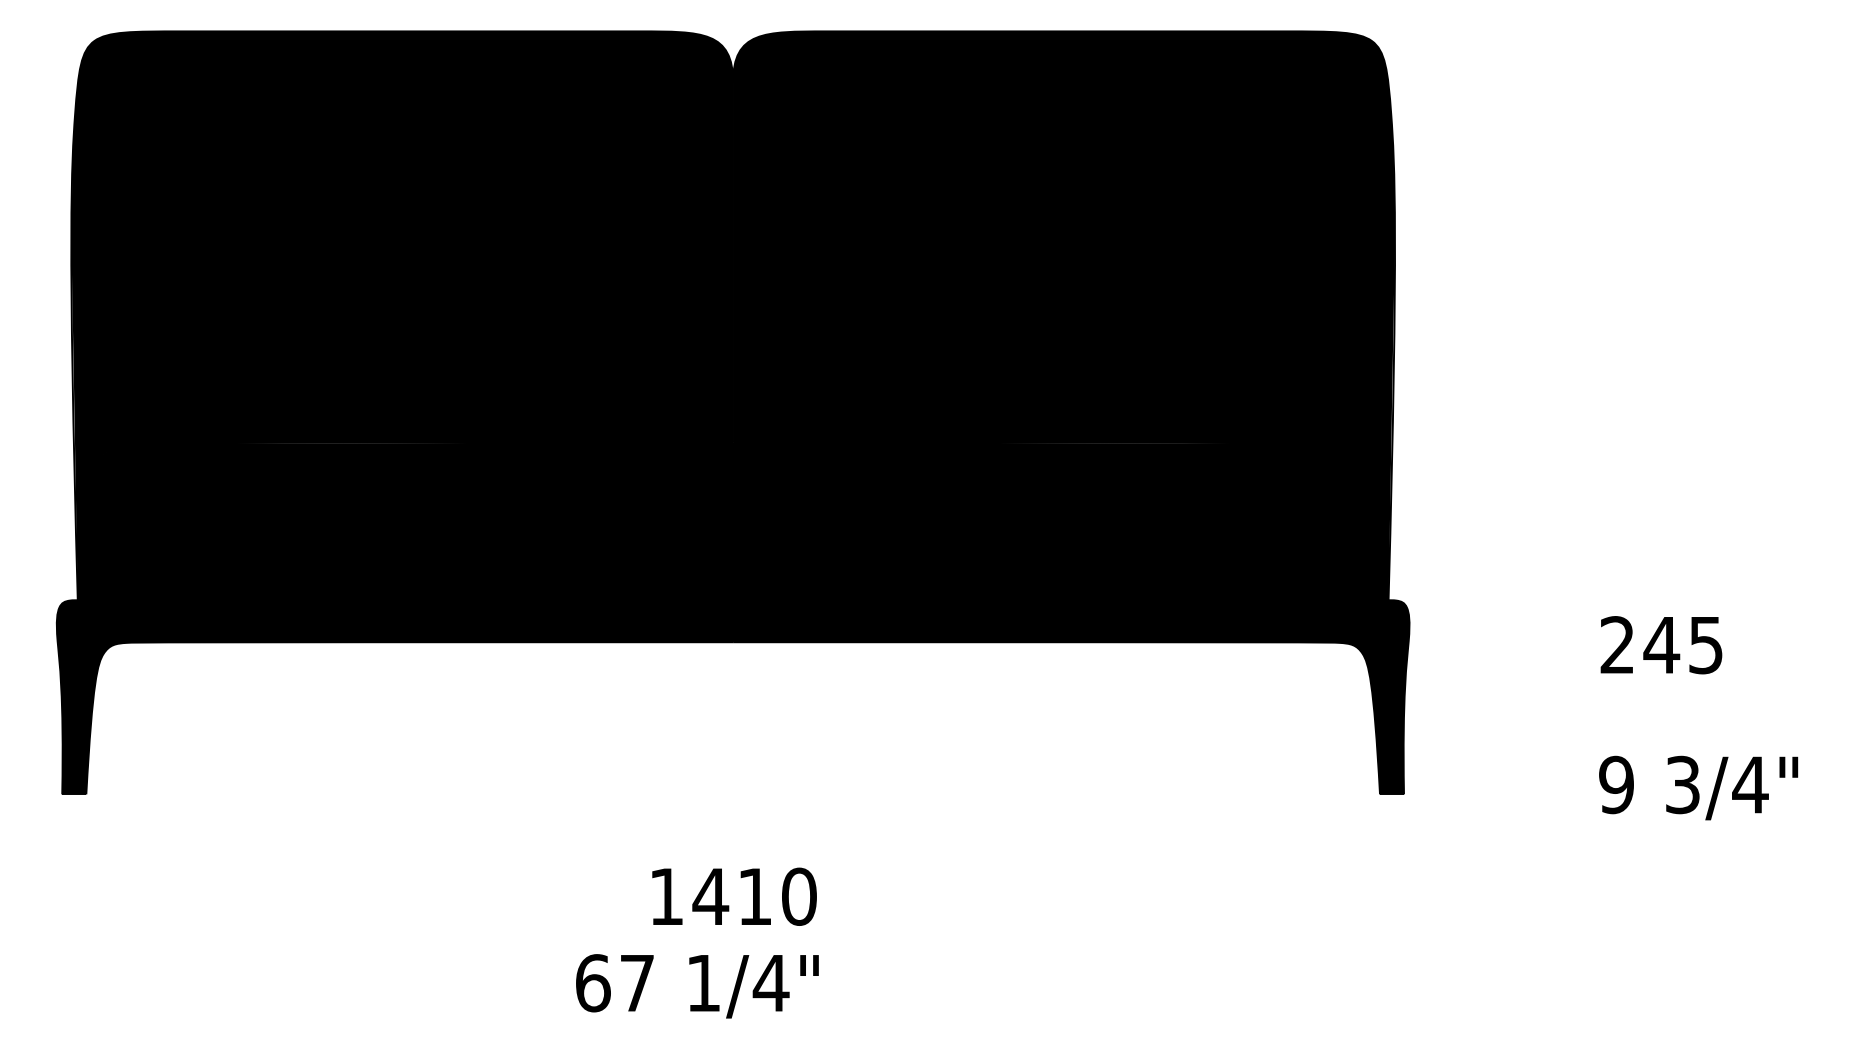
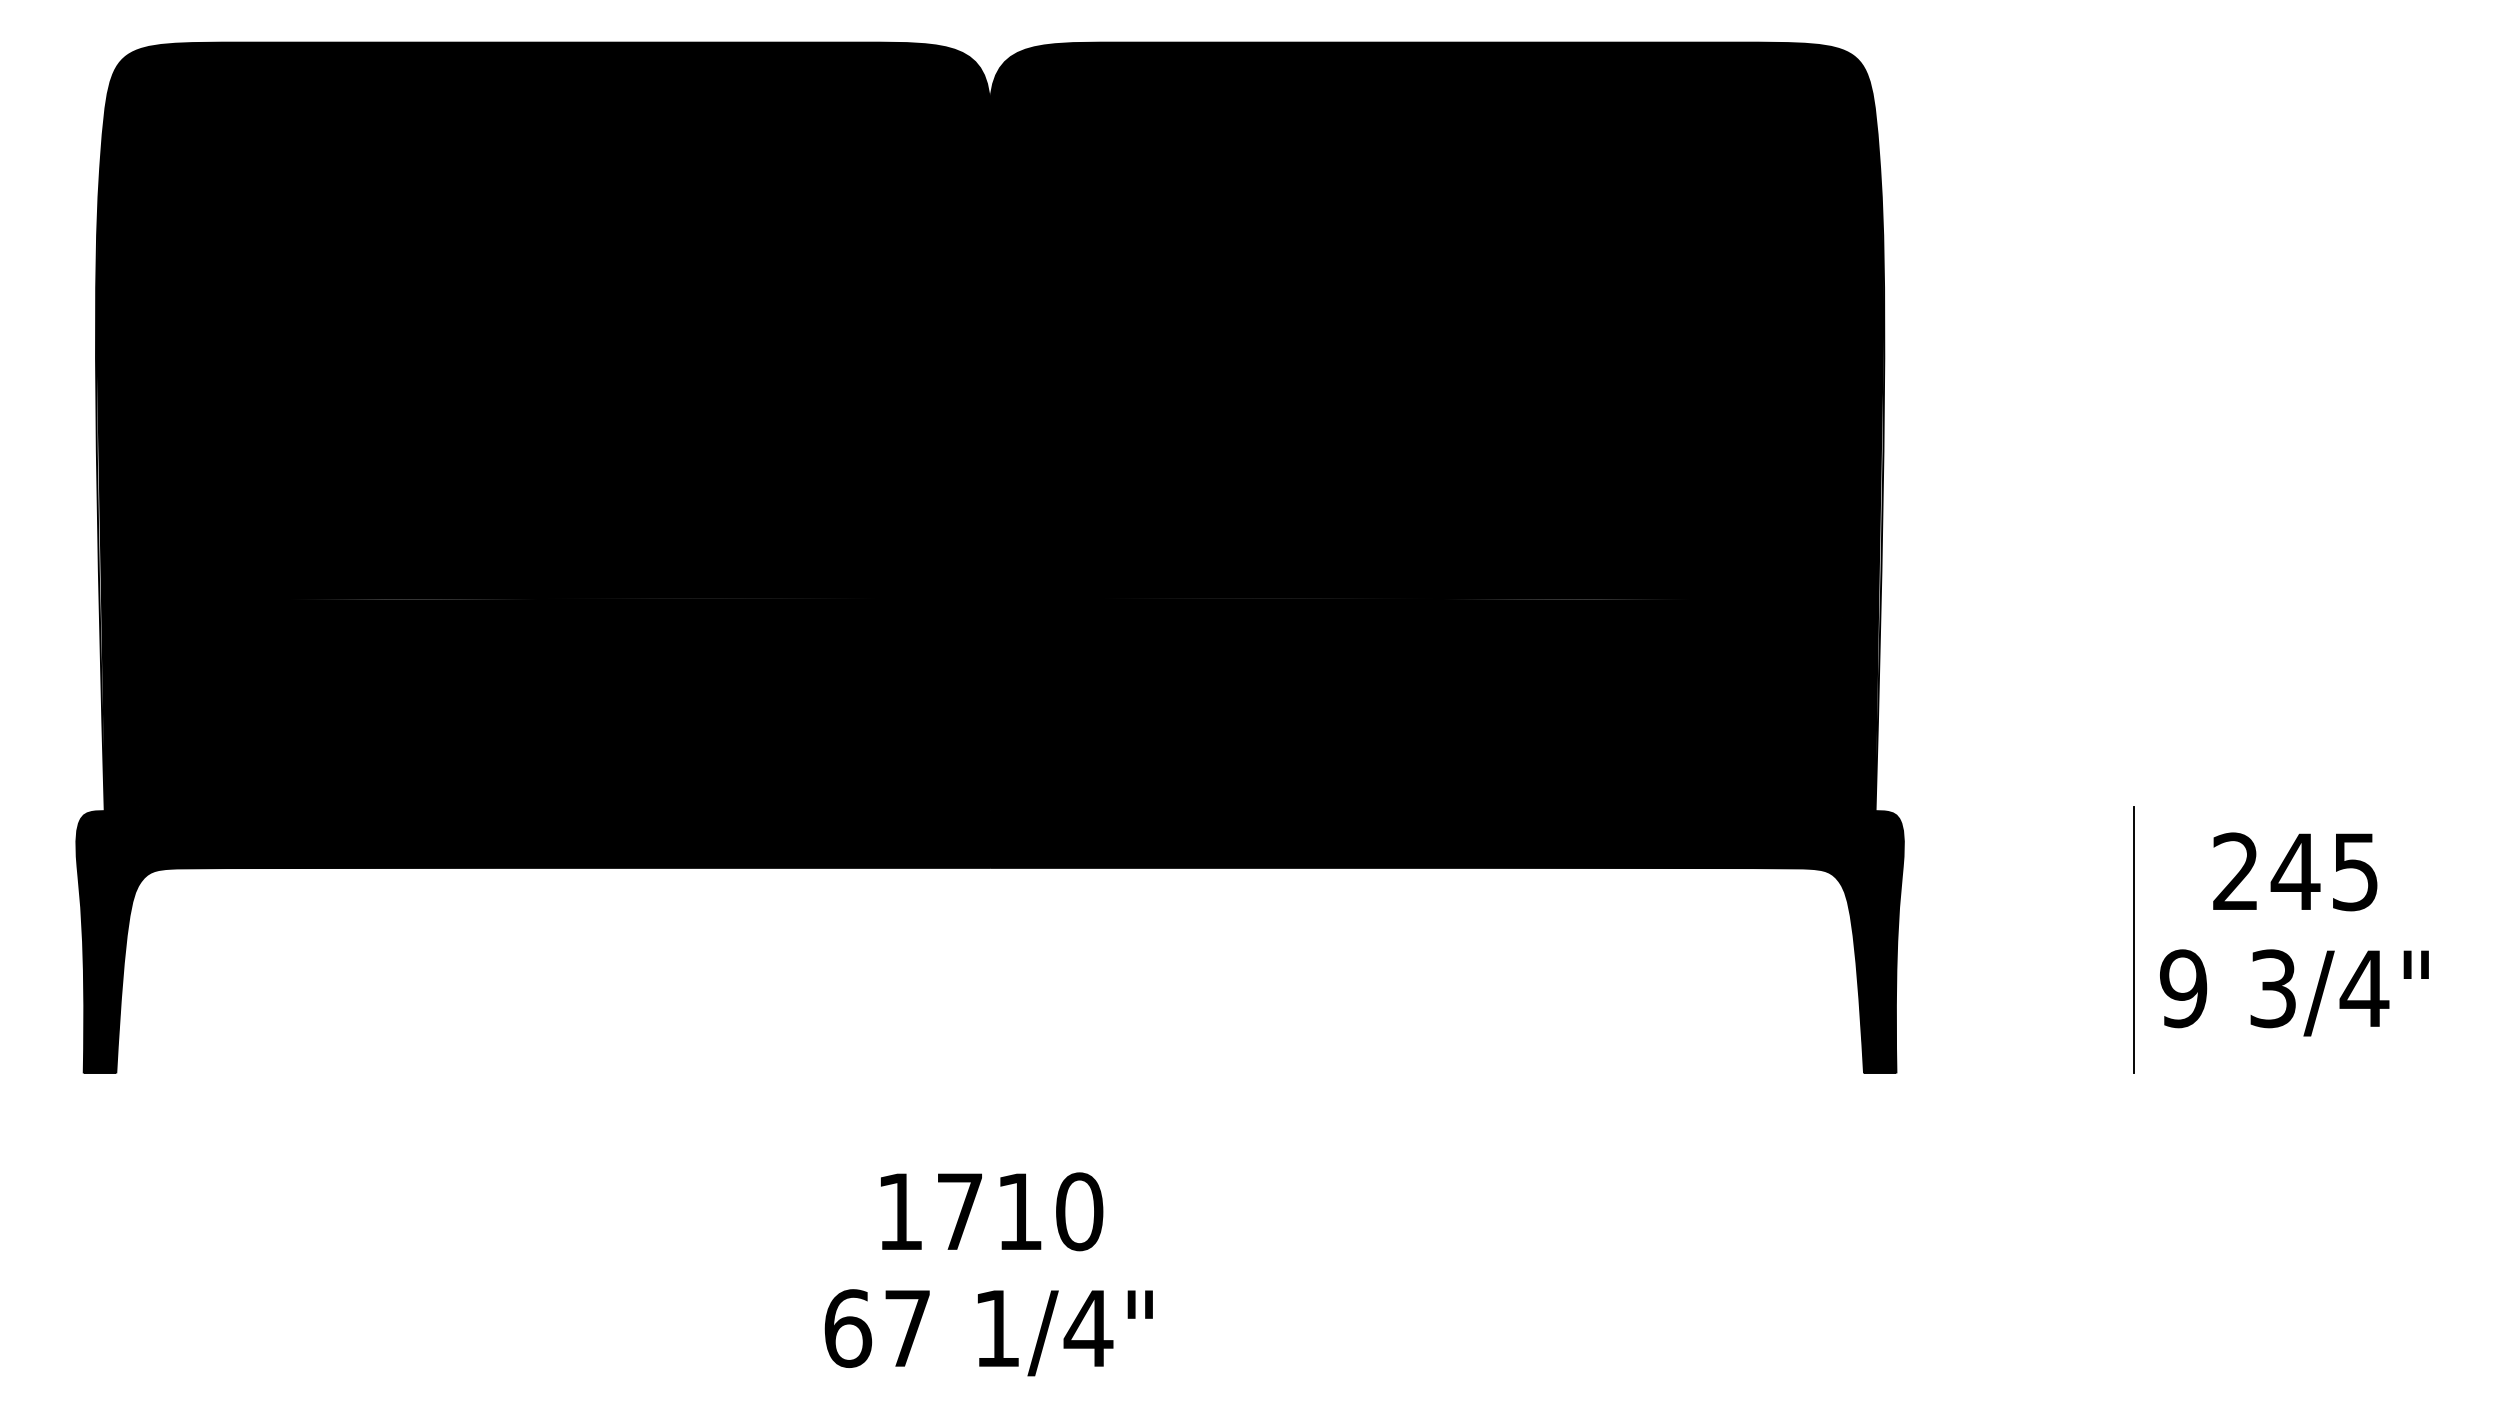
text: (1661, 644) -> (2295, 871), moved
line: (1579, 695) -> (2133, 940), added
text: (1698, 787) -> (2294, 992), moved
text: (710, 896) -> (959, 1211), 1410 -> 1710
text: (697, 986) -> (988, 1332), moved

